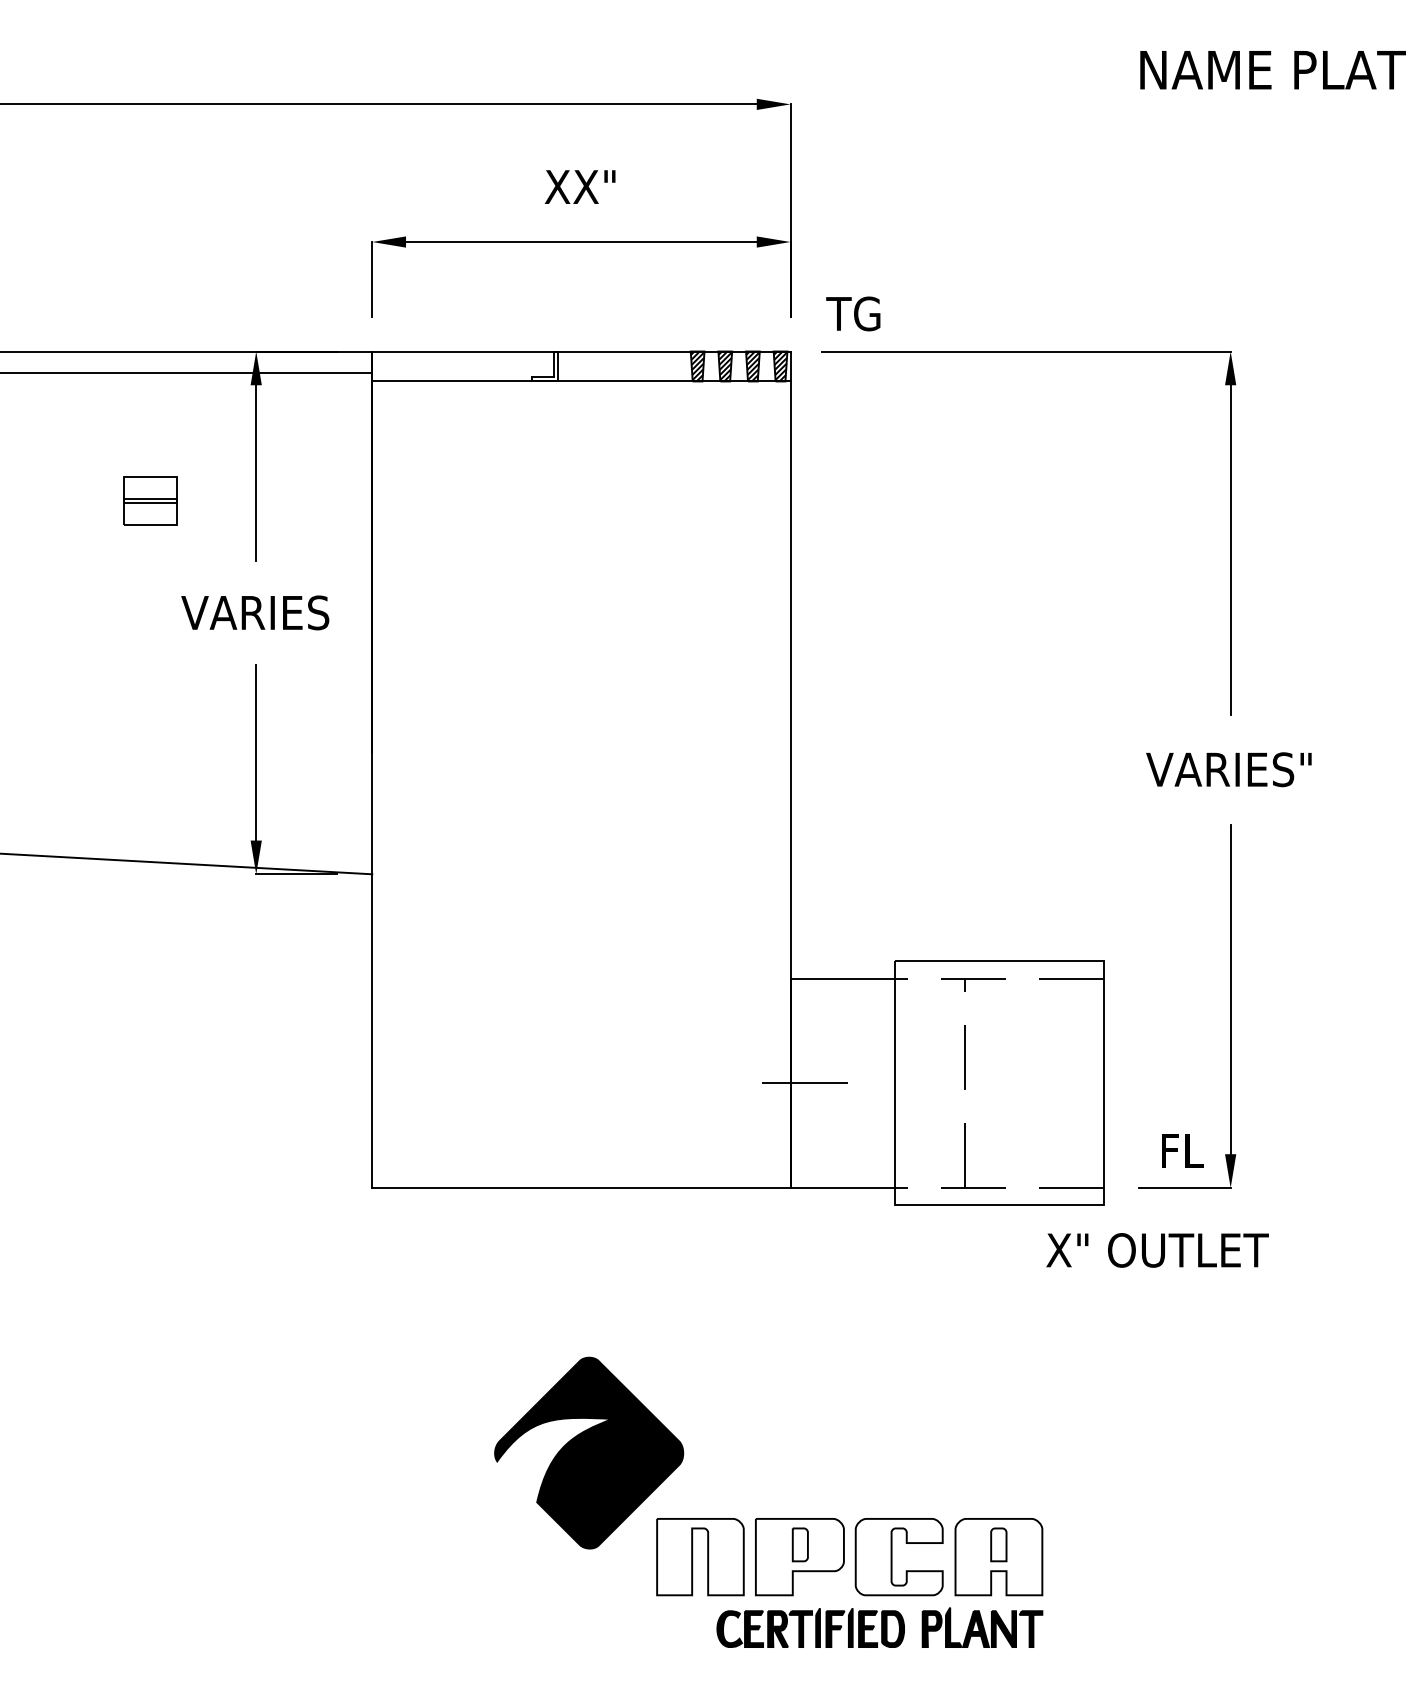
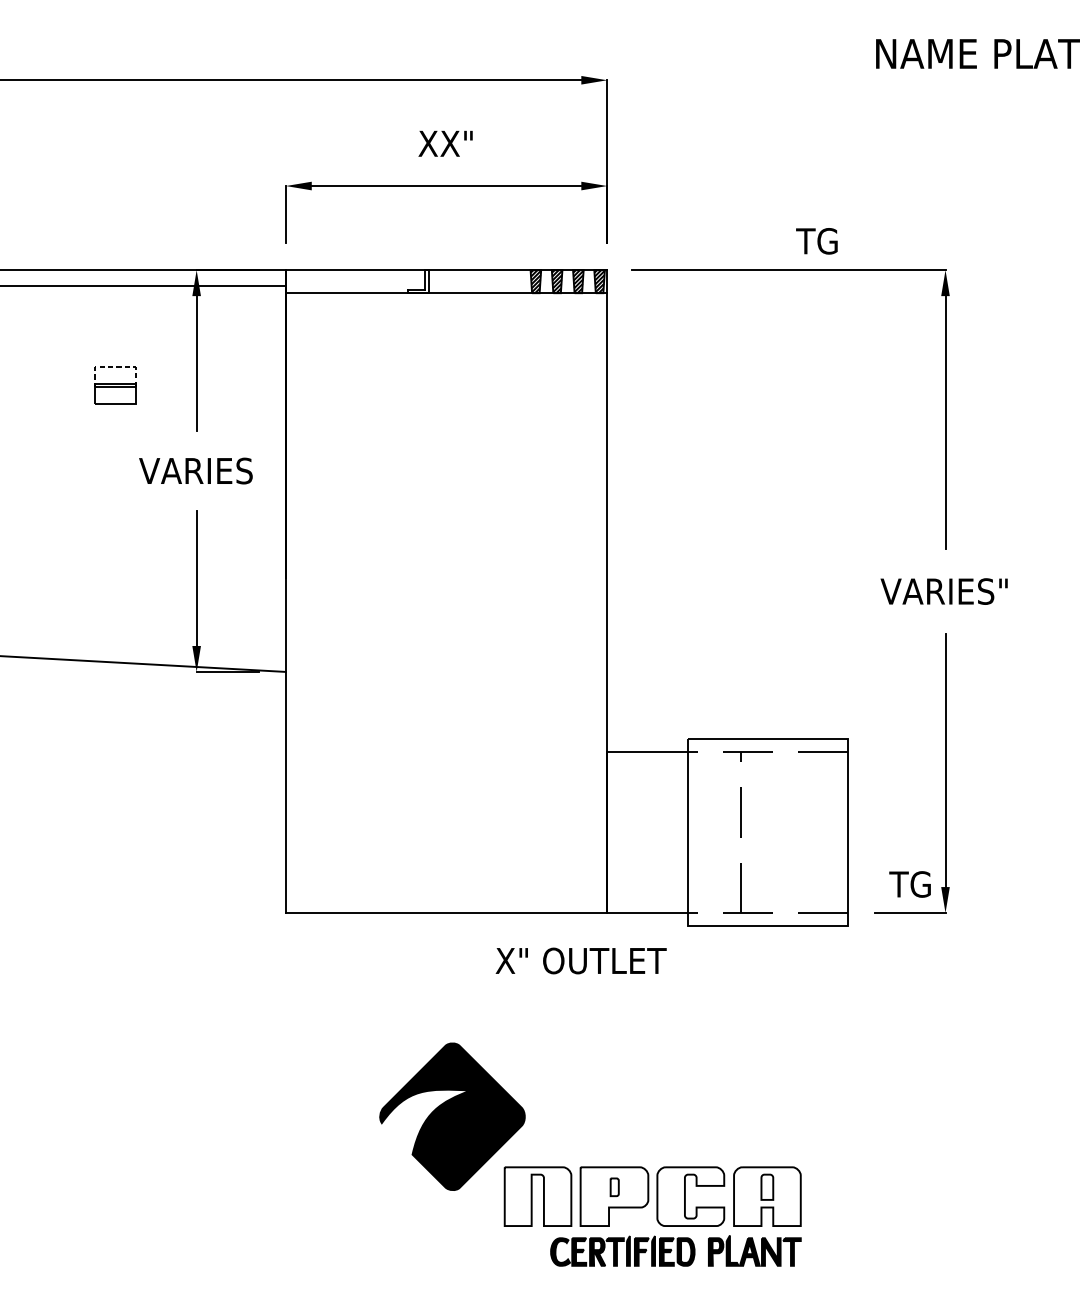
text: (853, 313) -> (817, 240), moved
line: (150, 477) -> (115, 367), solid -> dashed
line: (805, 1083) -> (618, 832), removed
text: (1184, 1150) -> (910, 884), FL -> TG
text: (1157, 1250) -> (581, 961), moved
part: (799, 1544) -> (614, 1186), size x0.7

